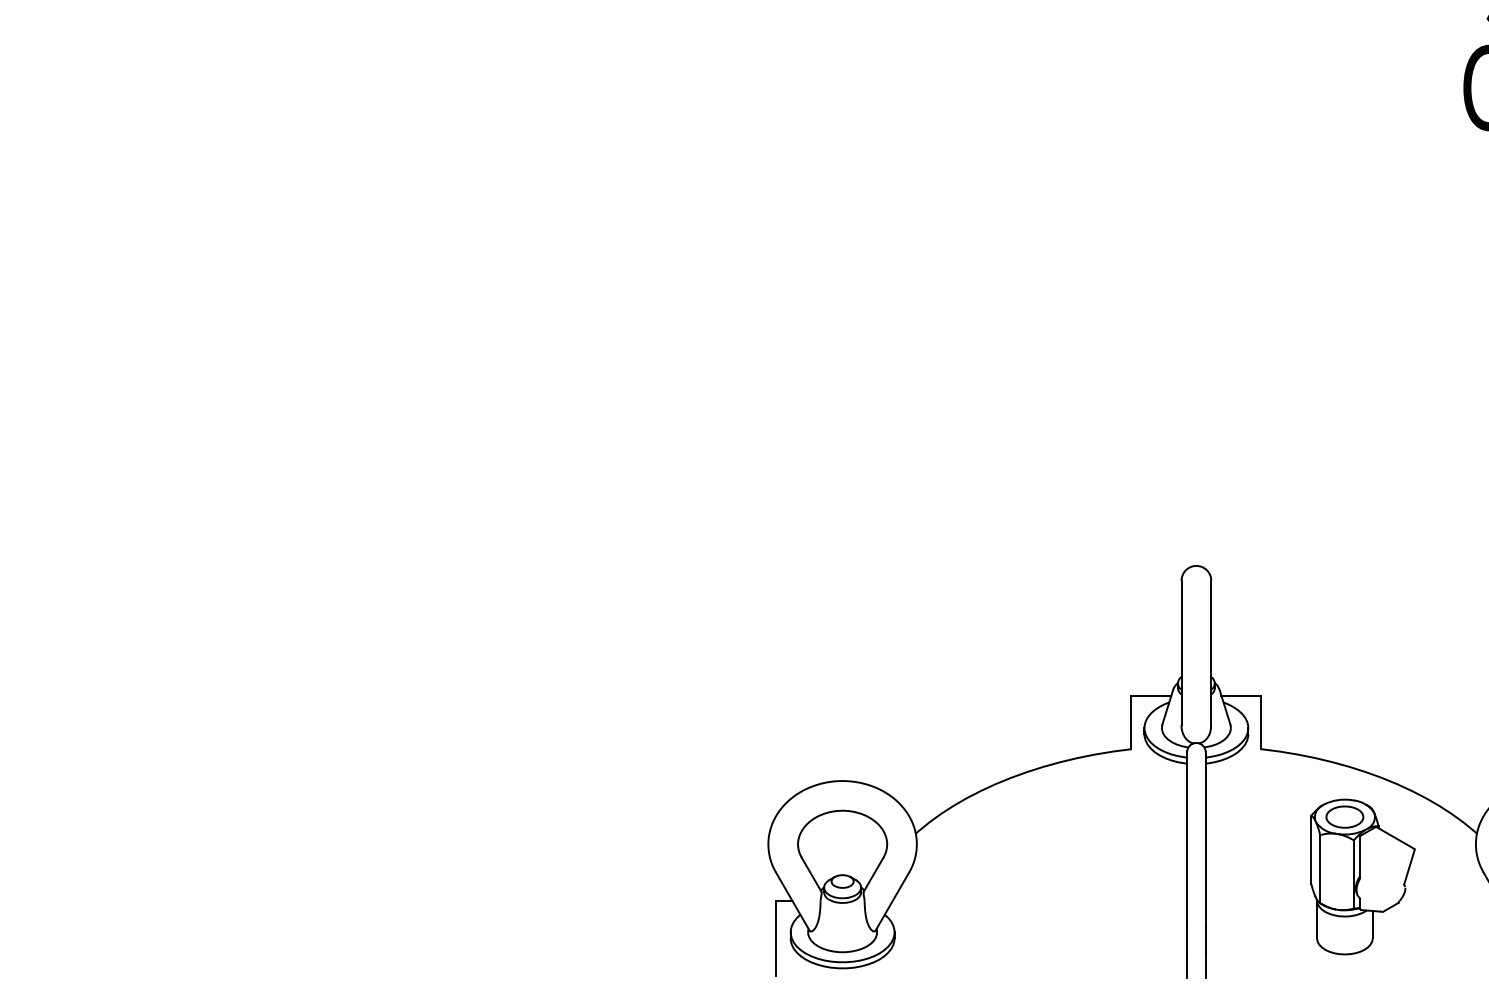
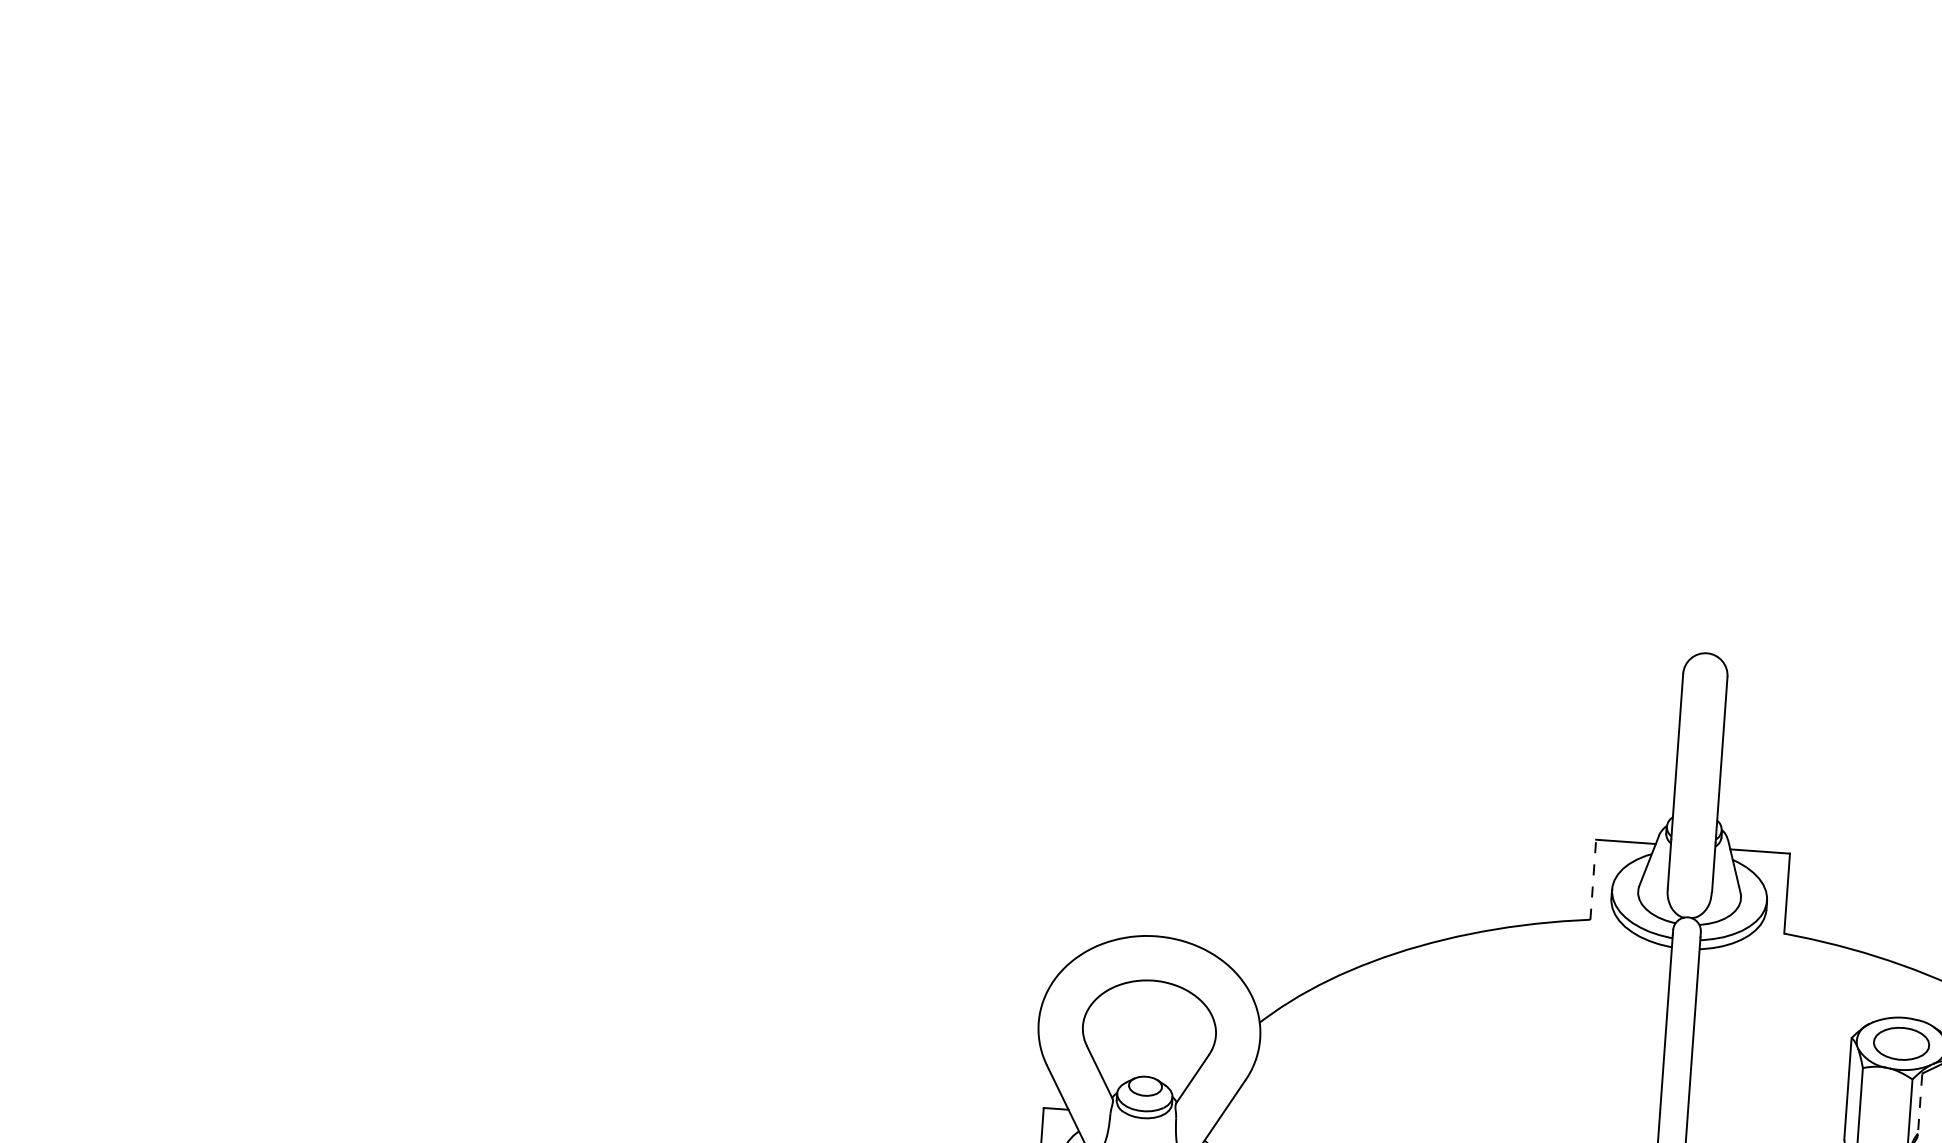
line: (1131, 722) -> (1593, 879), solid -> dashed
line: (1360, 857) -> (1920, 1105), solid -> dashed

